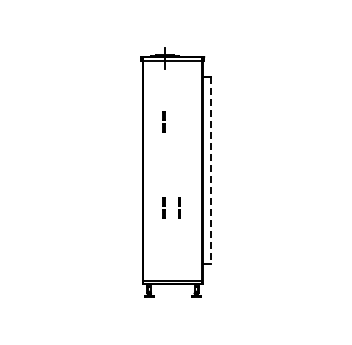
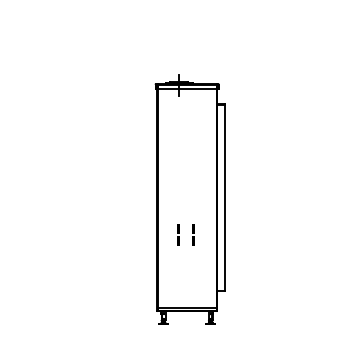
line: (163, 120) -> (177, 147), removed
line: (210, 171) -> (224, 198), dashed -> solid

